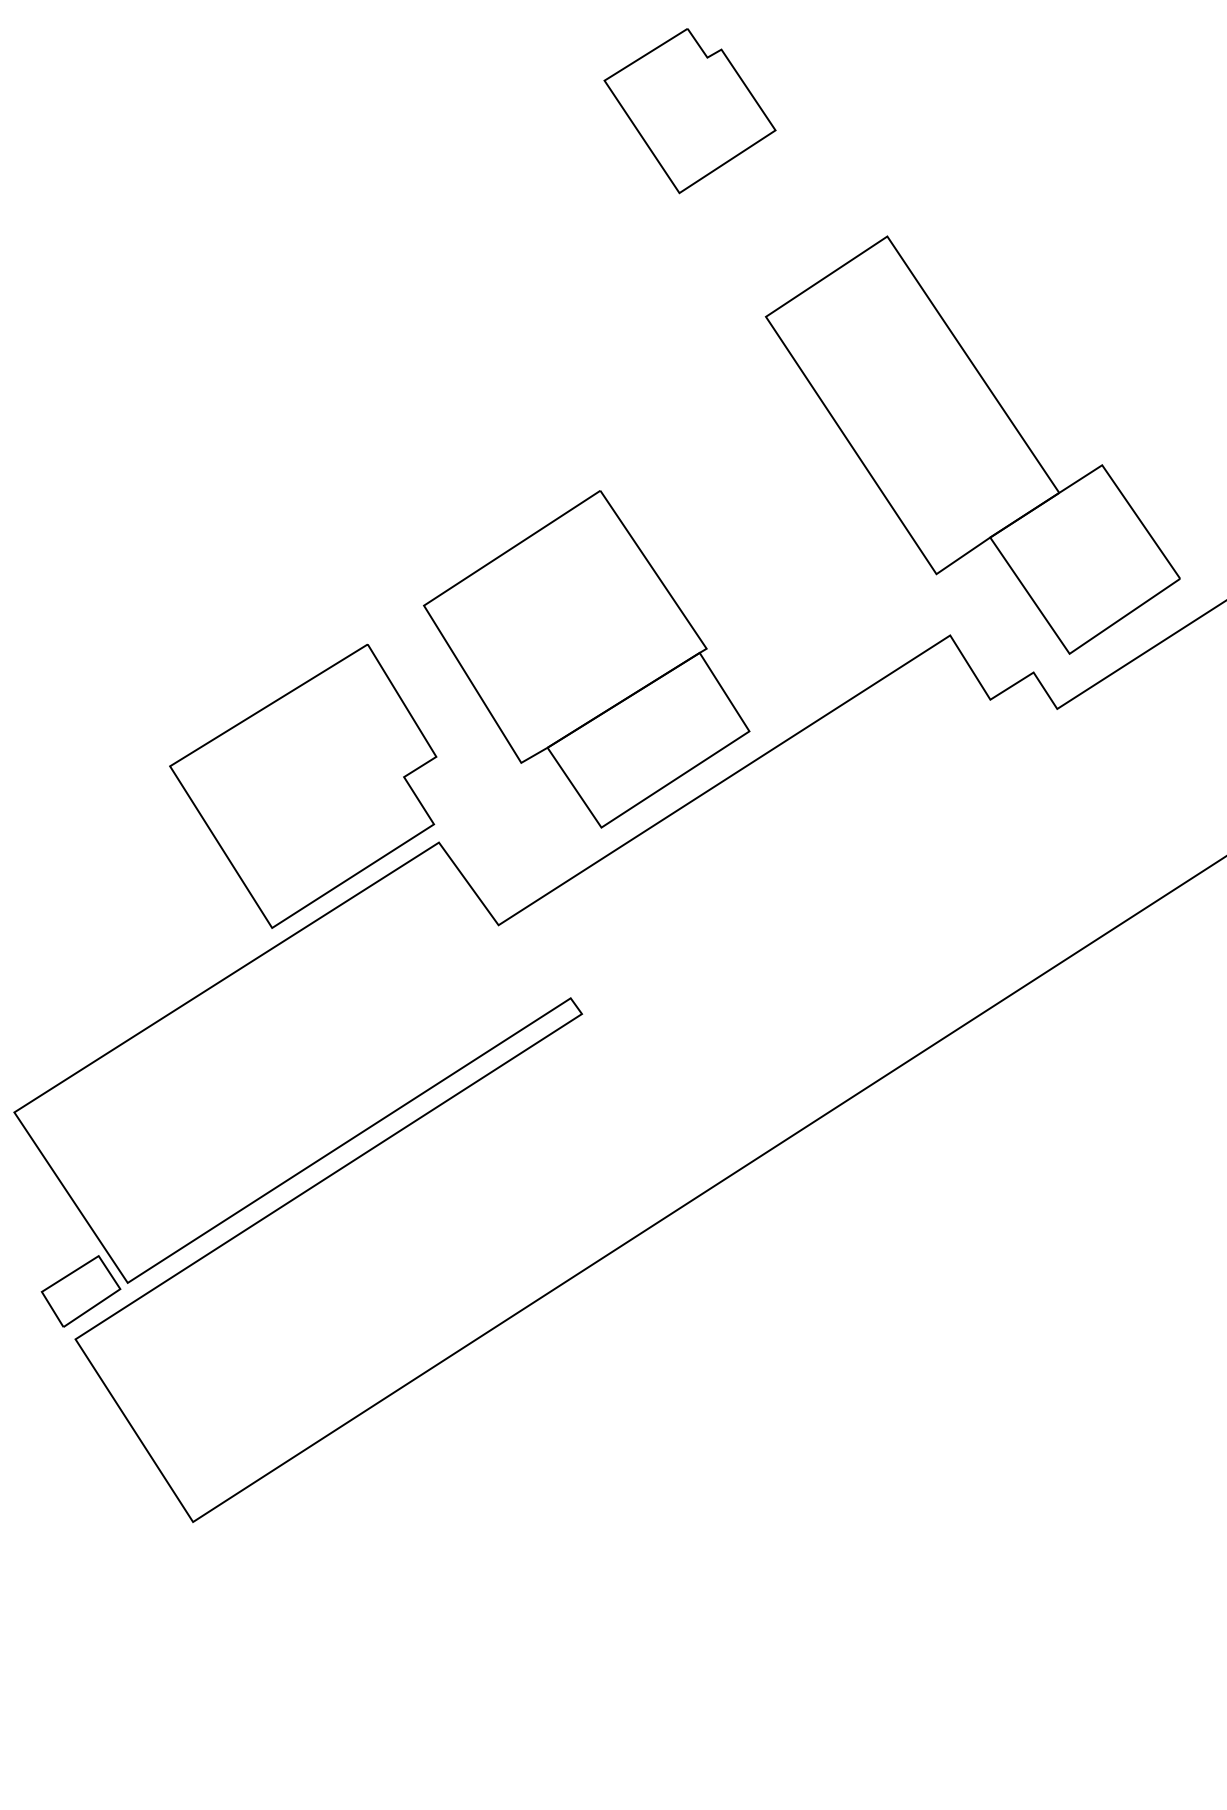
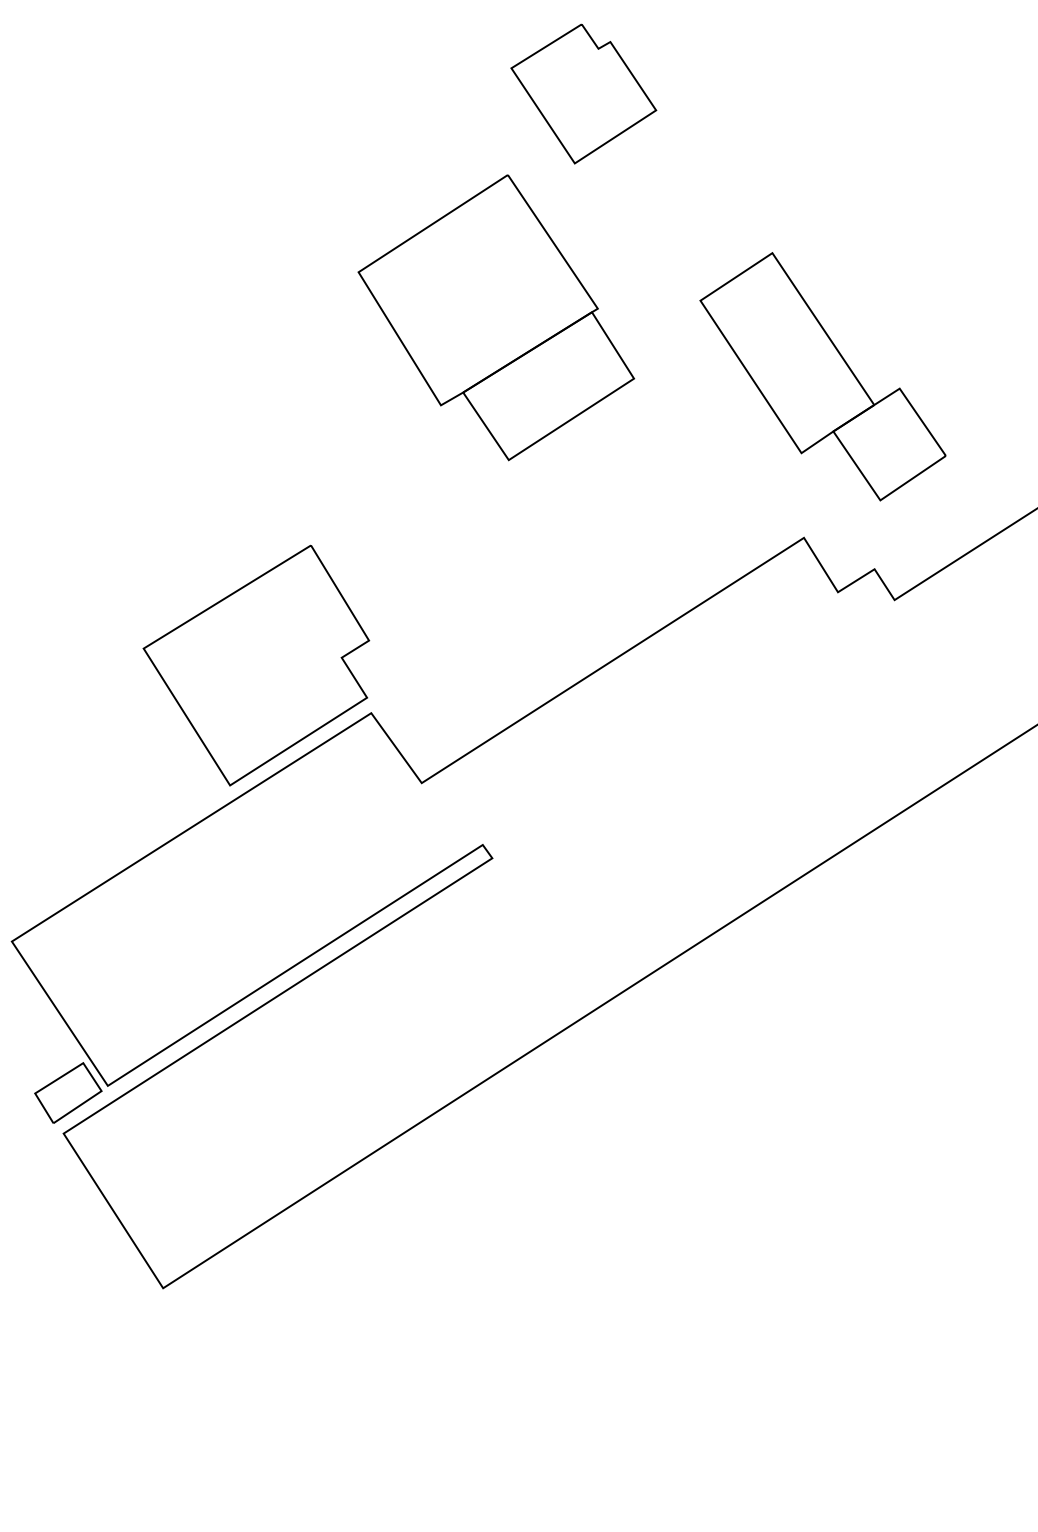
part: (972, 444) -> (822, 376), size x0.7
part: (586, 659) -> (496, 317), moved

